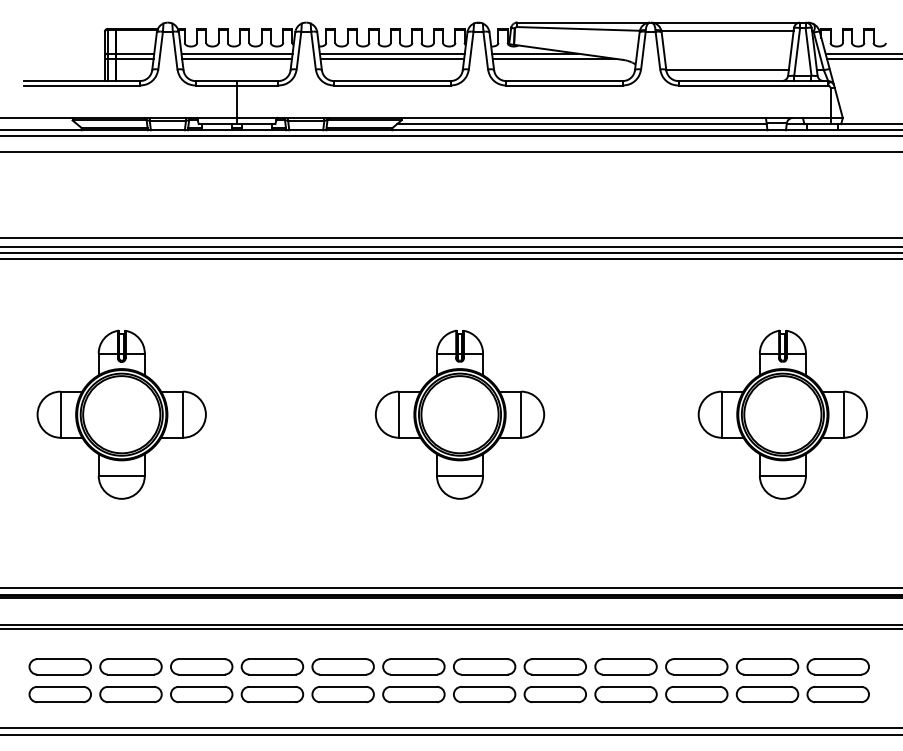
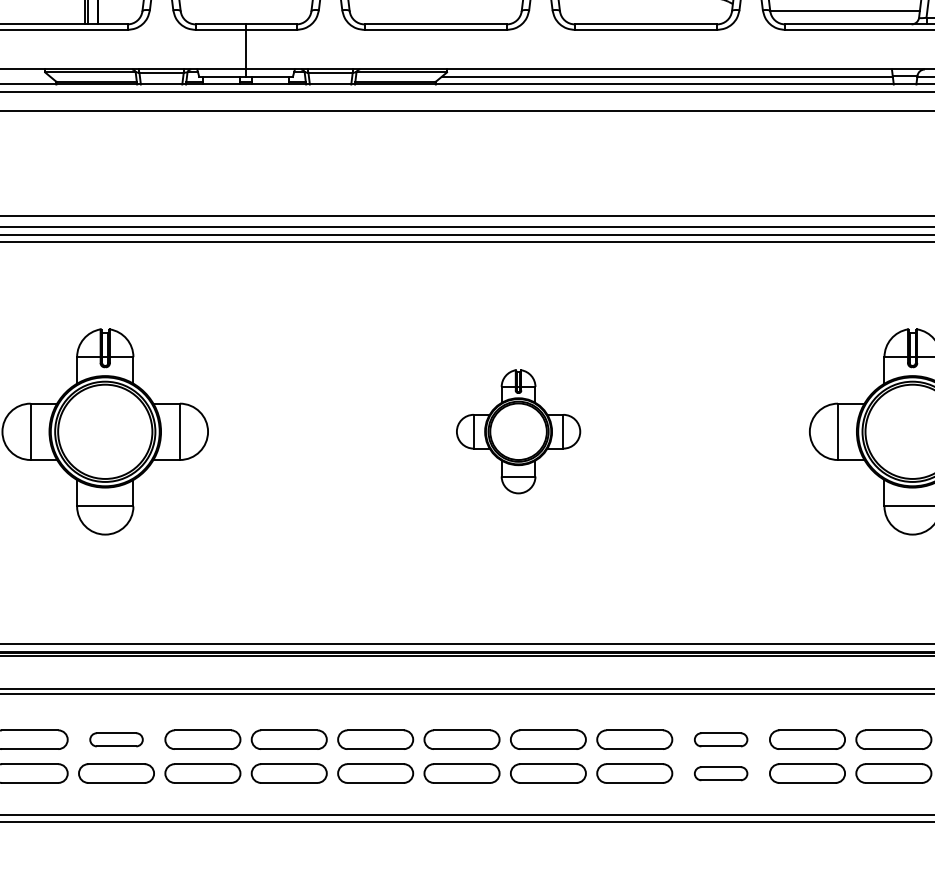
part: (460, 414) -> (518, 431), size x0.6
part: (130, 666) -> (115, 739), size x0.7
part: (625, 666) -> (720, 739), size x0.7
part: (625, 694) -> (720, 773), size x0.7

